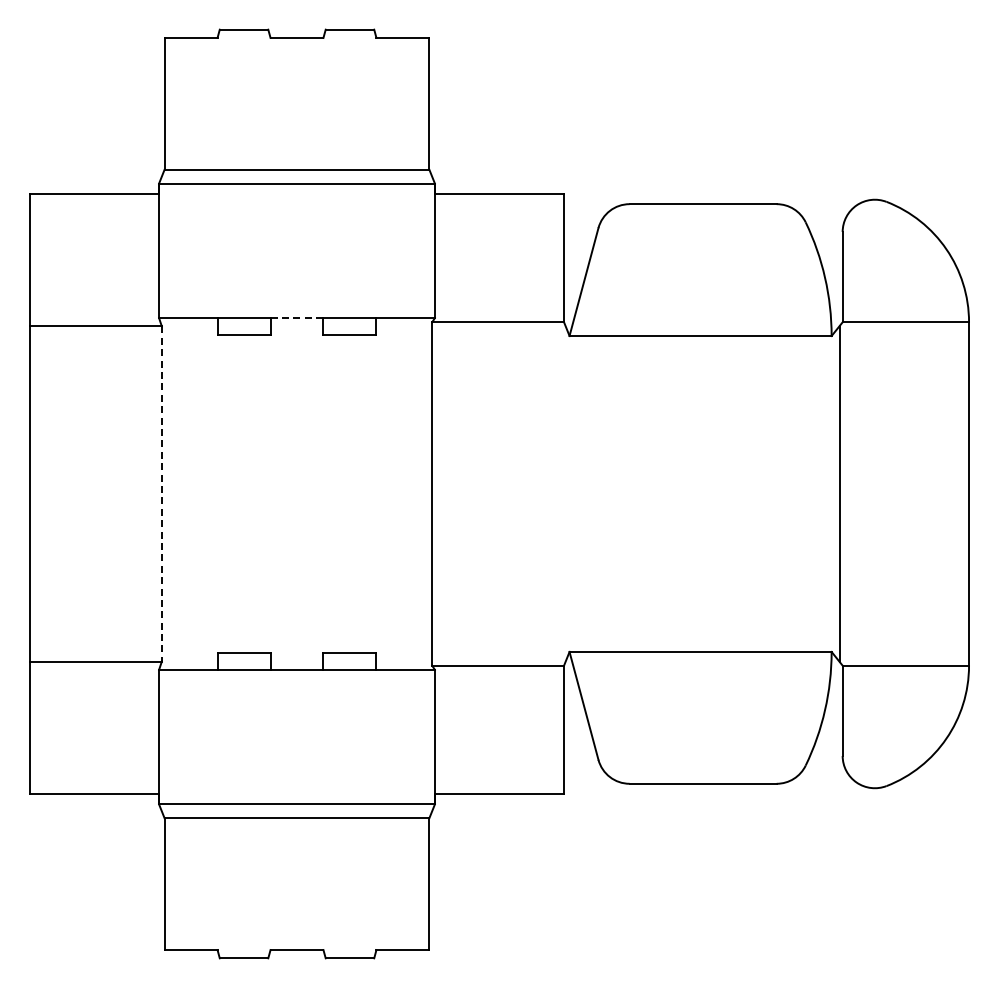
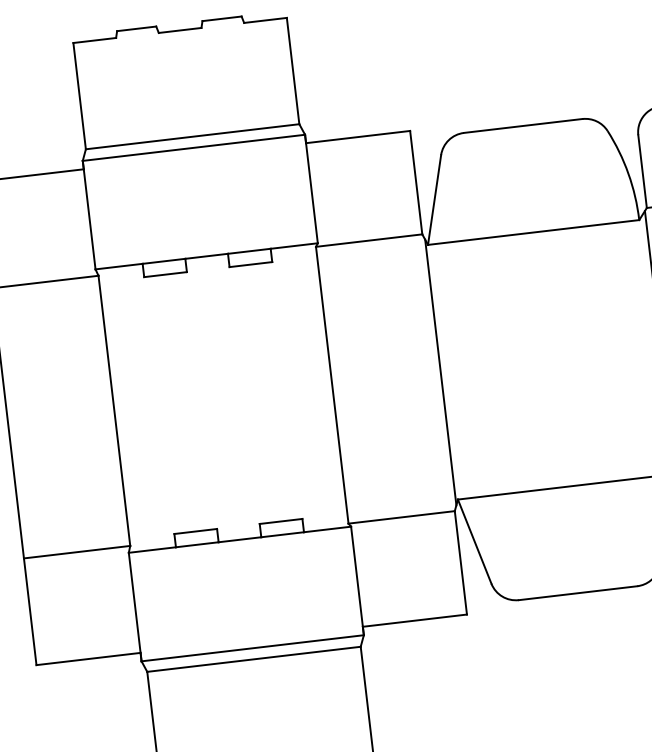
line: (297, 318) -> (207, 256), dashed -> solid
line: (566, 493) -> (440, 372), added
line: (161, 494) -> (114, 411), dashed -> solid

